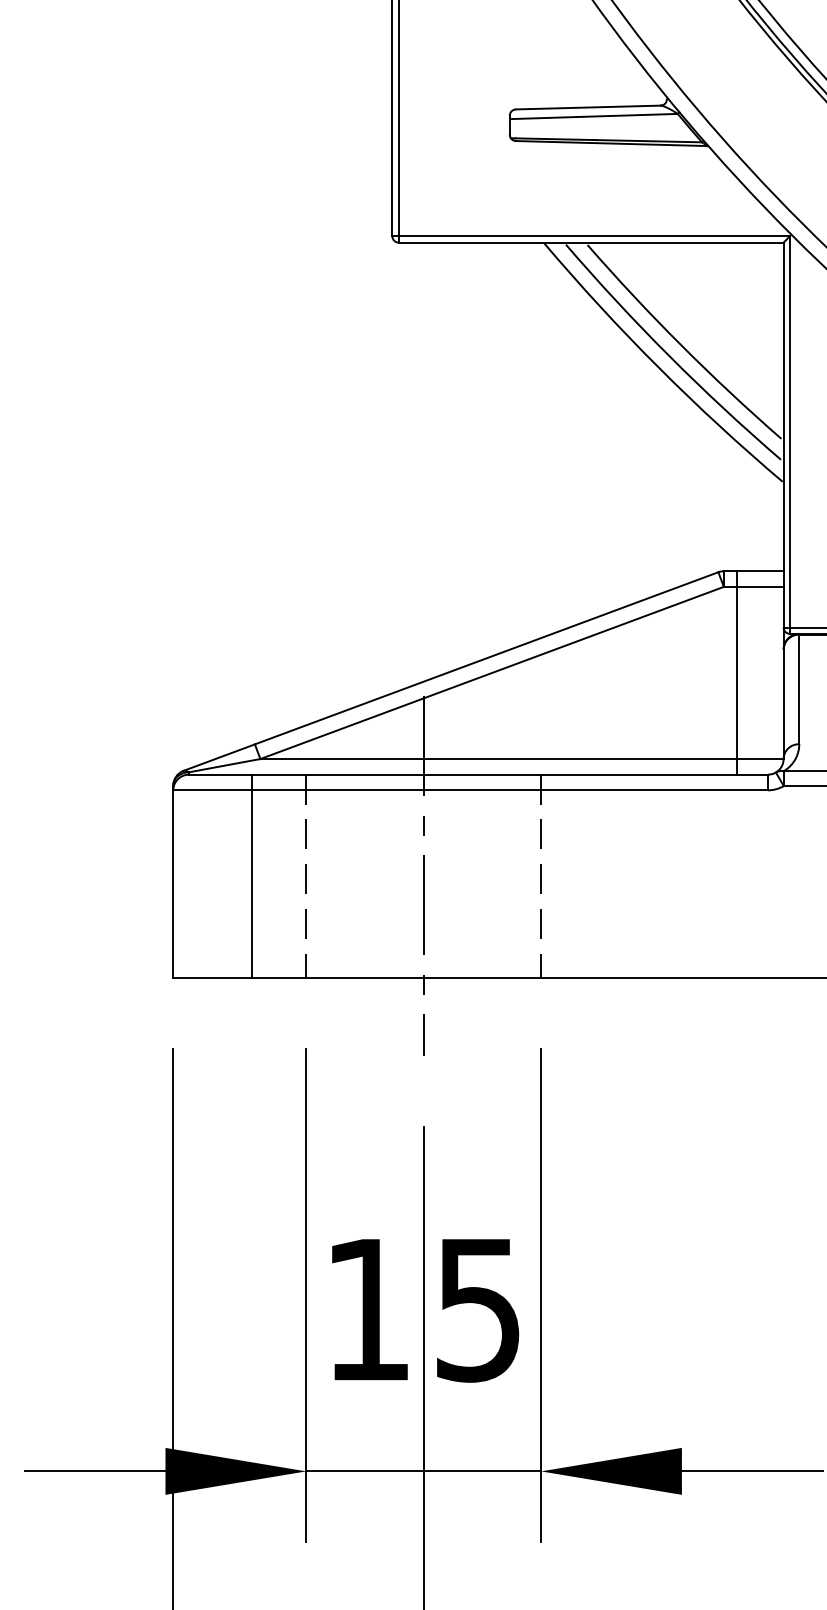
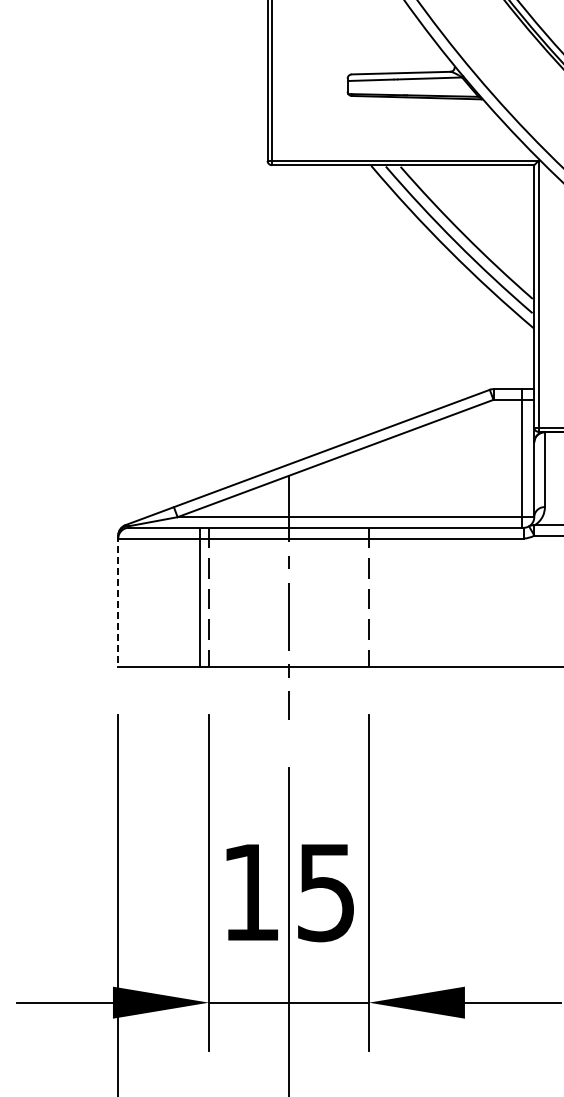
line: (737, 672) -> (522, 458), moved
line: (251, 875) -> (199, 596), moved
line: (173, 881) -> (118, 600), solid -> dashed

